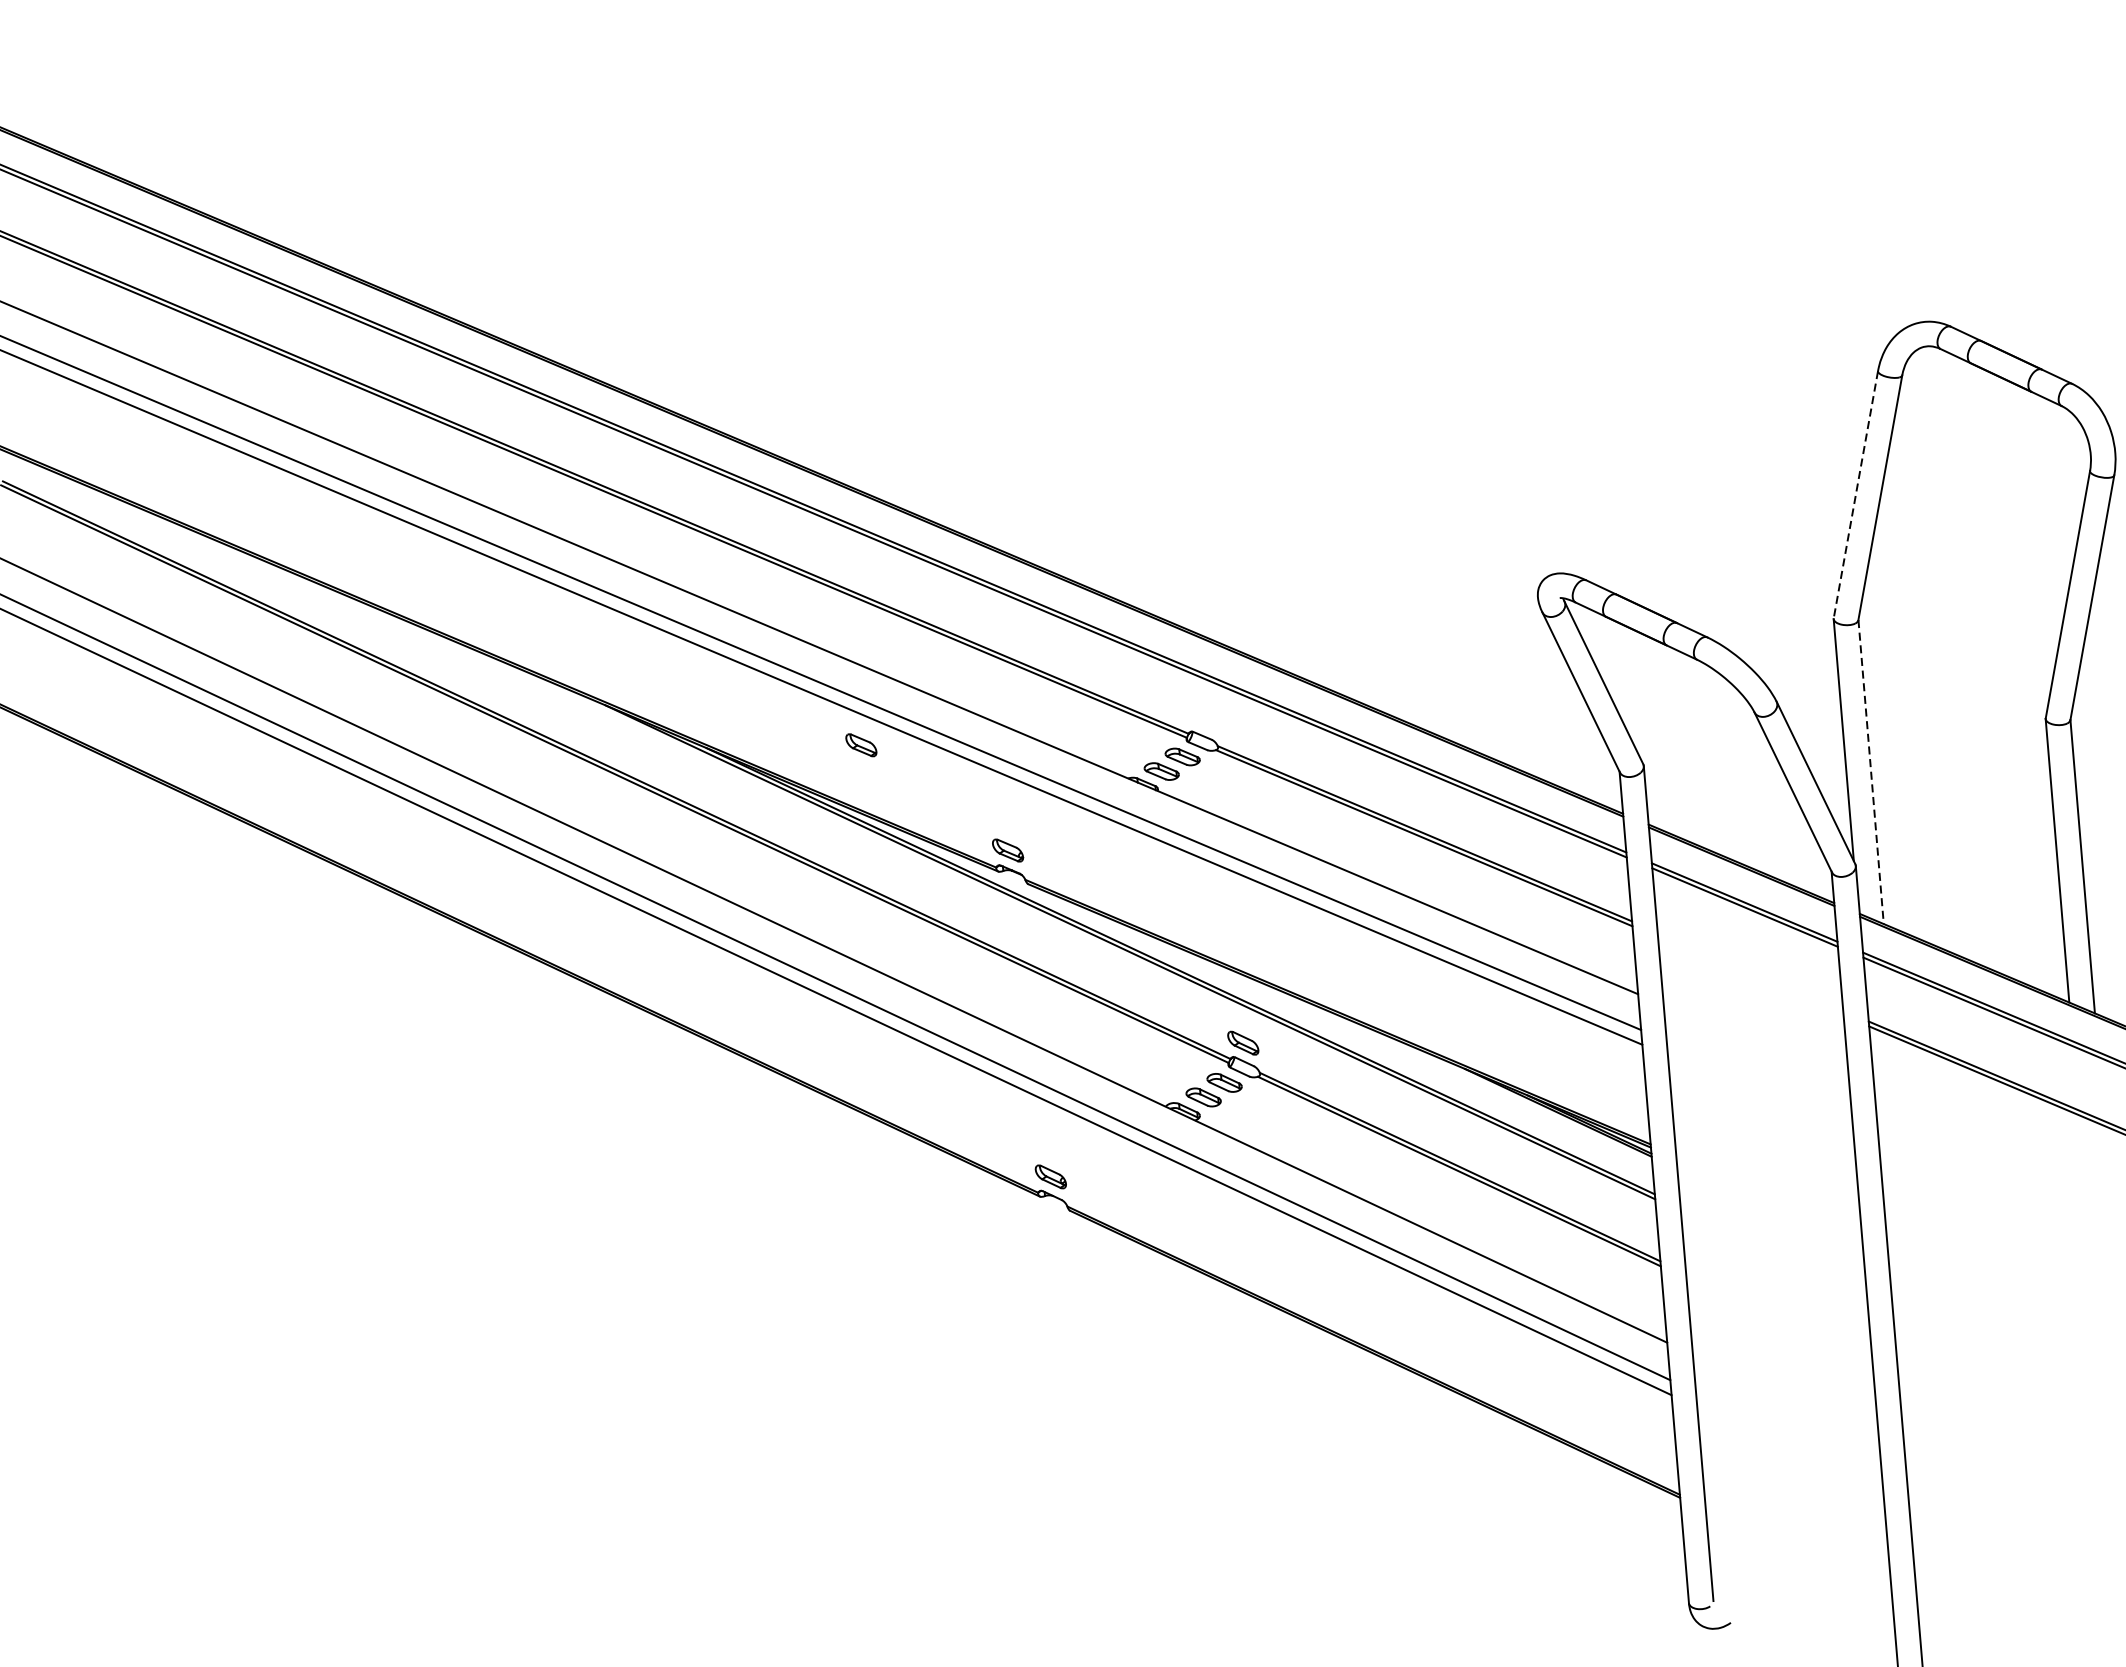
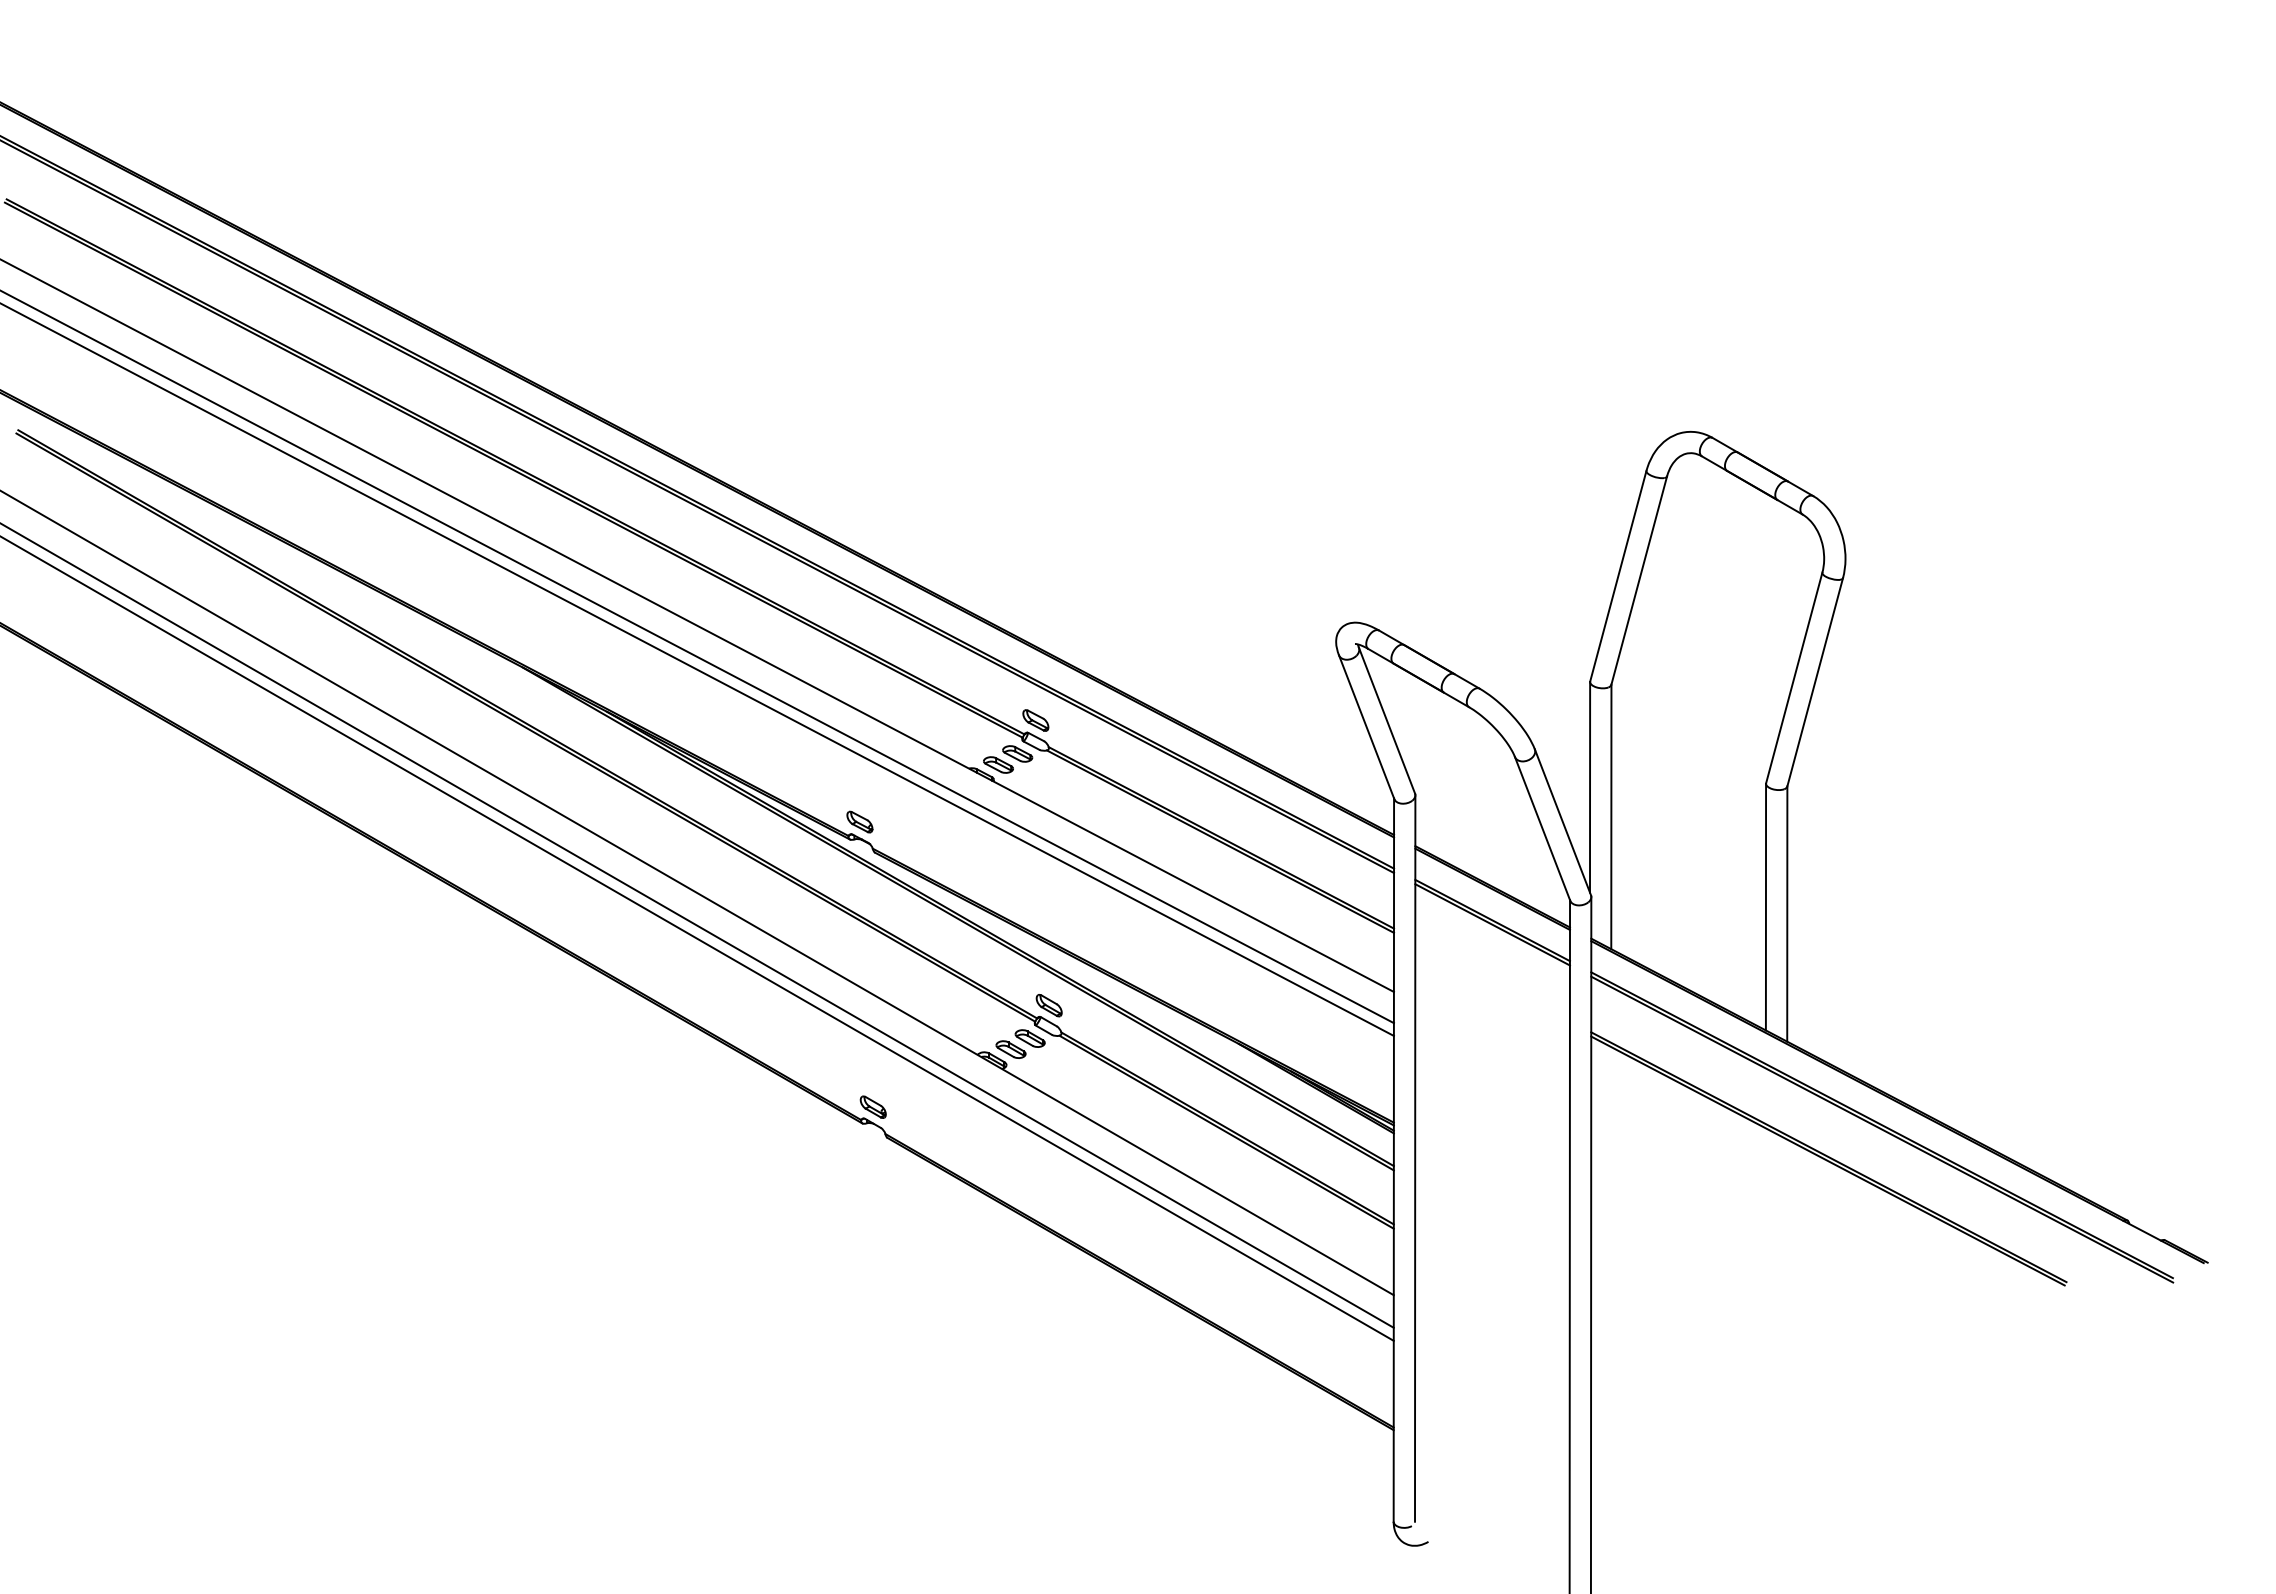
line: (1856, 495) -> (1618, 576), dashed -> solid
part: (860, 745) -> (1035, 720), moved
line: (1871, 772) -> (1611, 817), dashed -> solid

